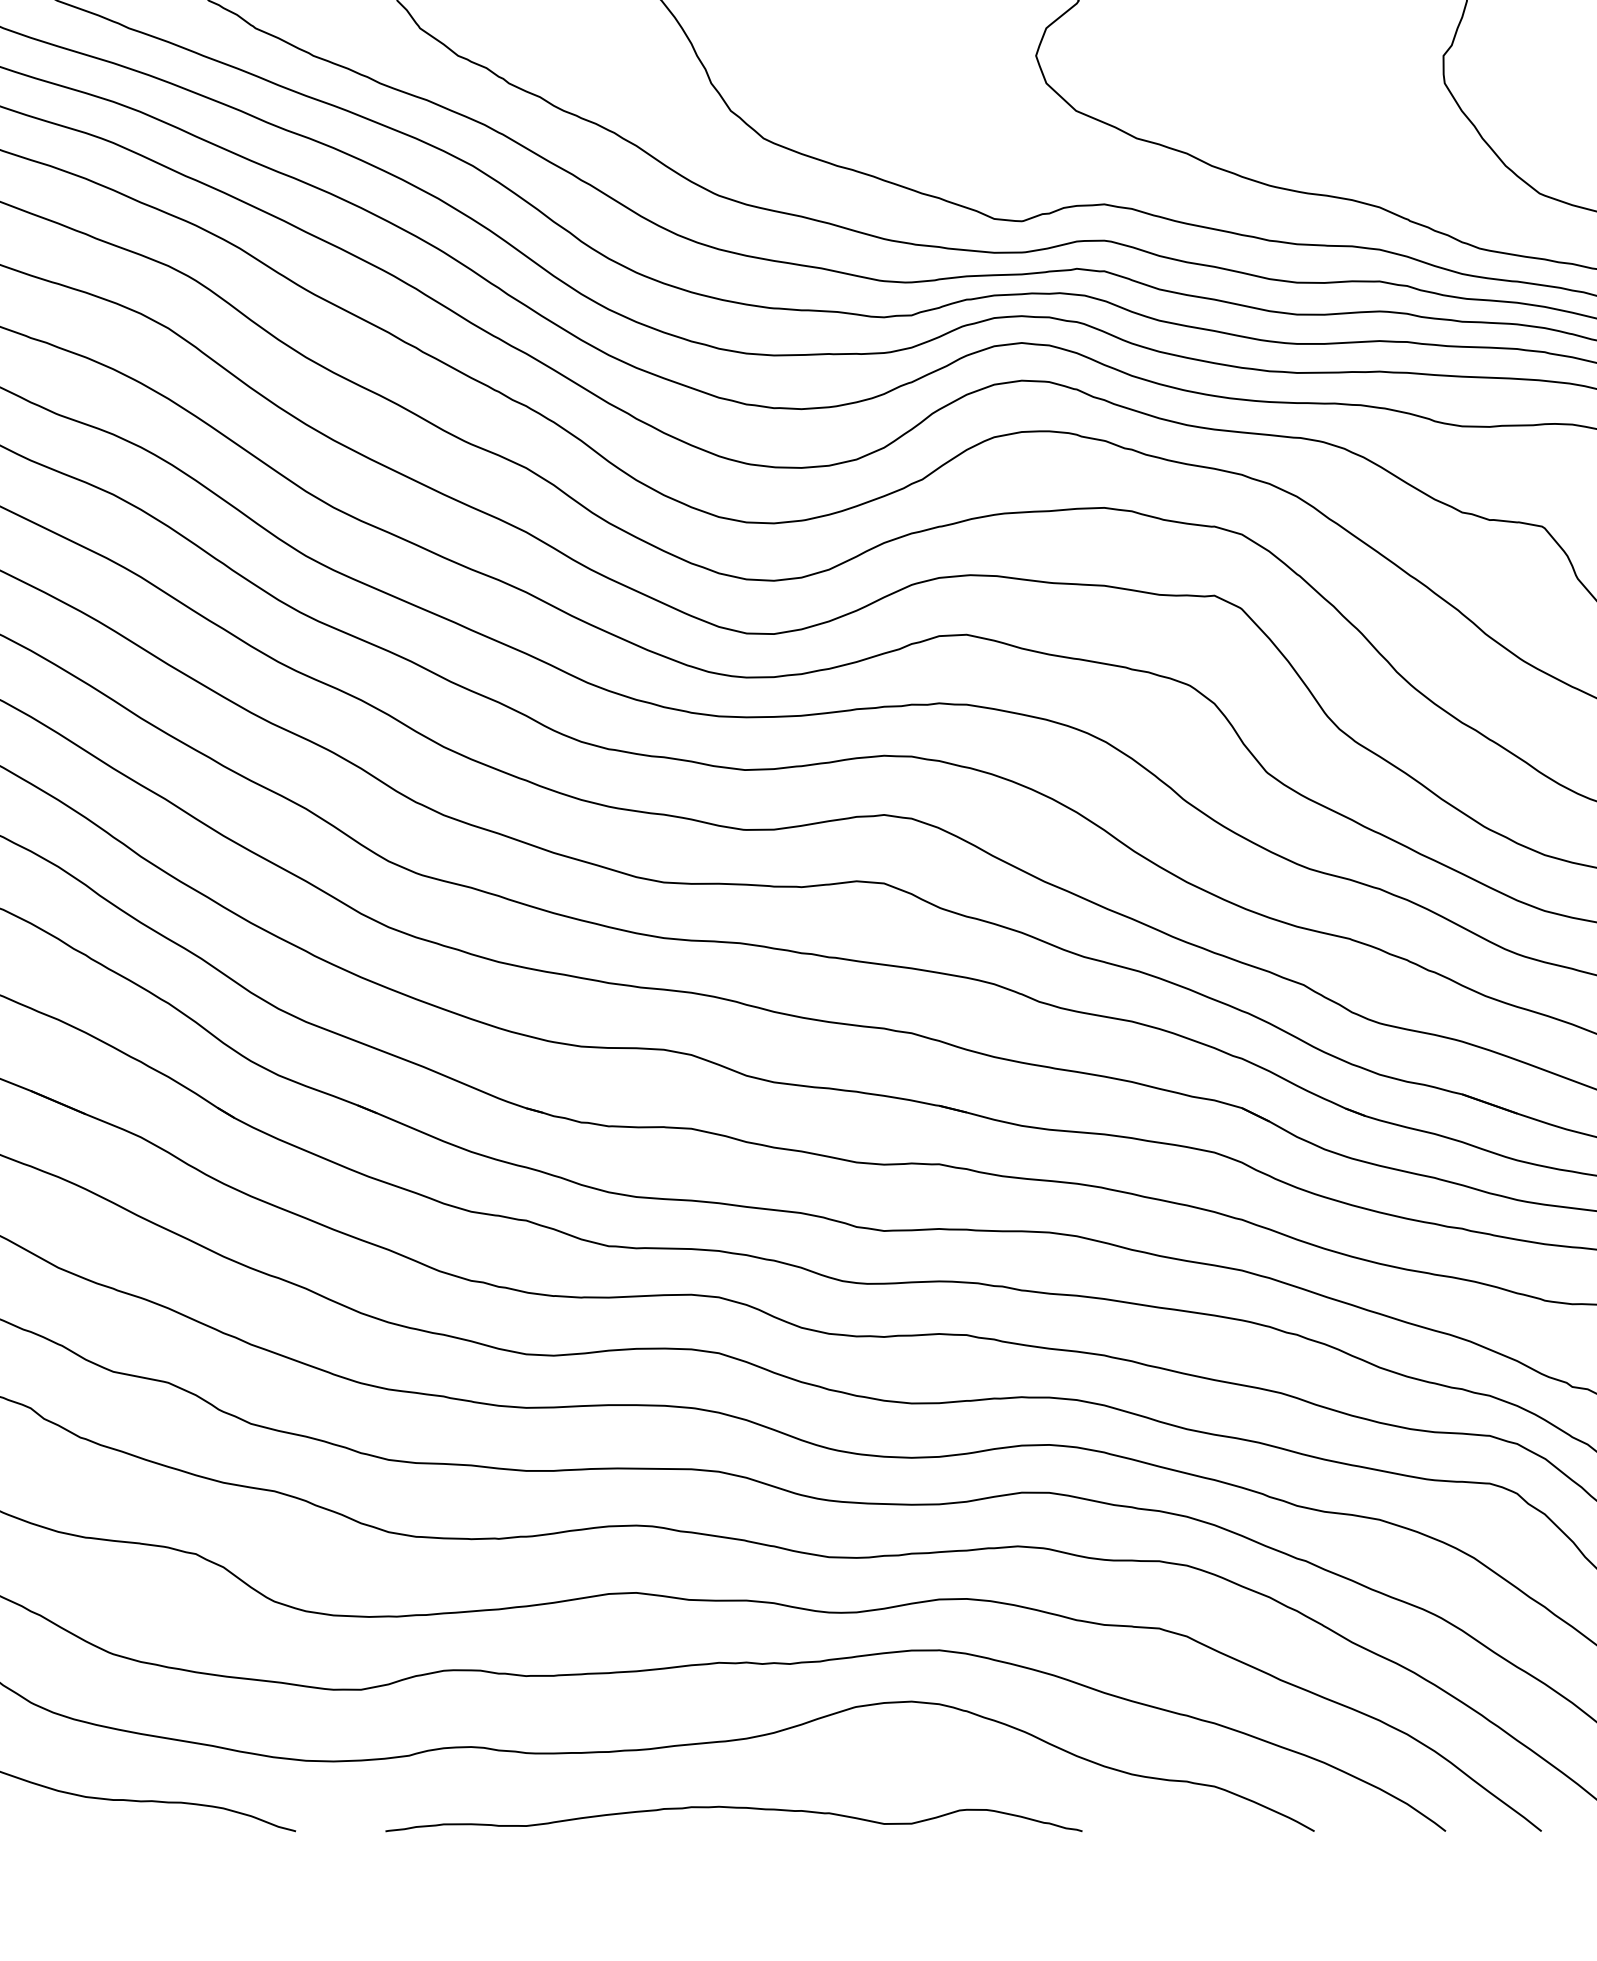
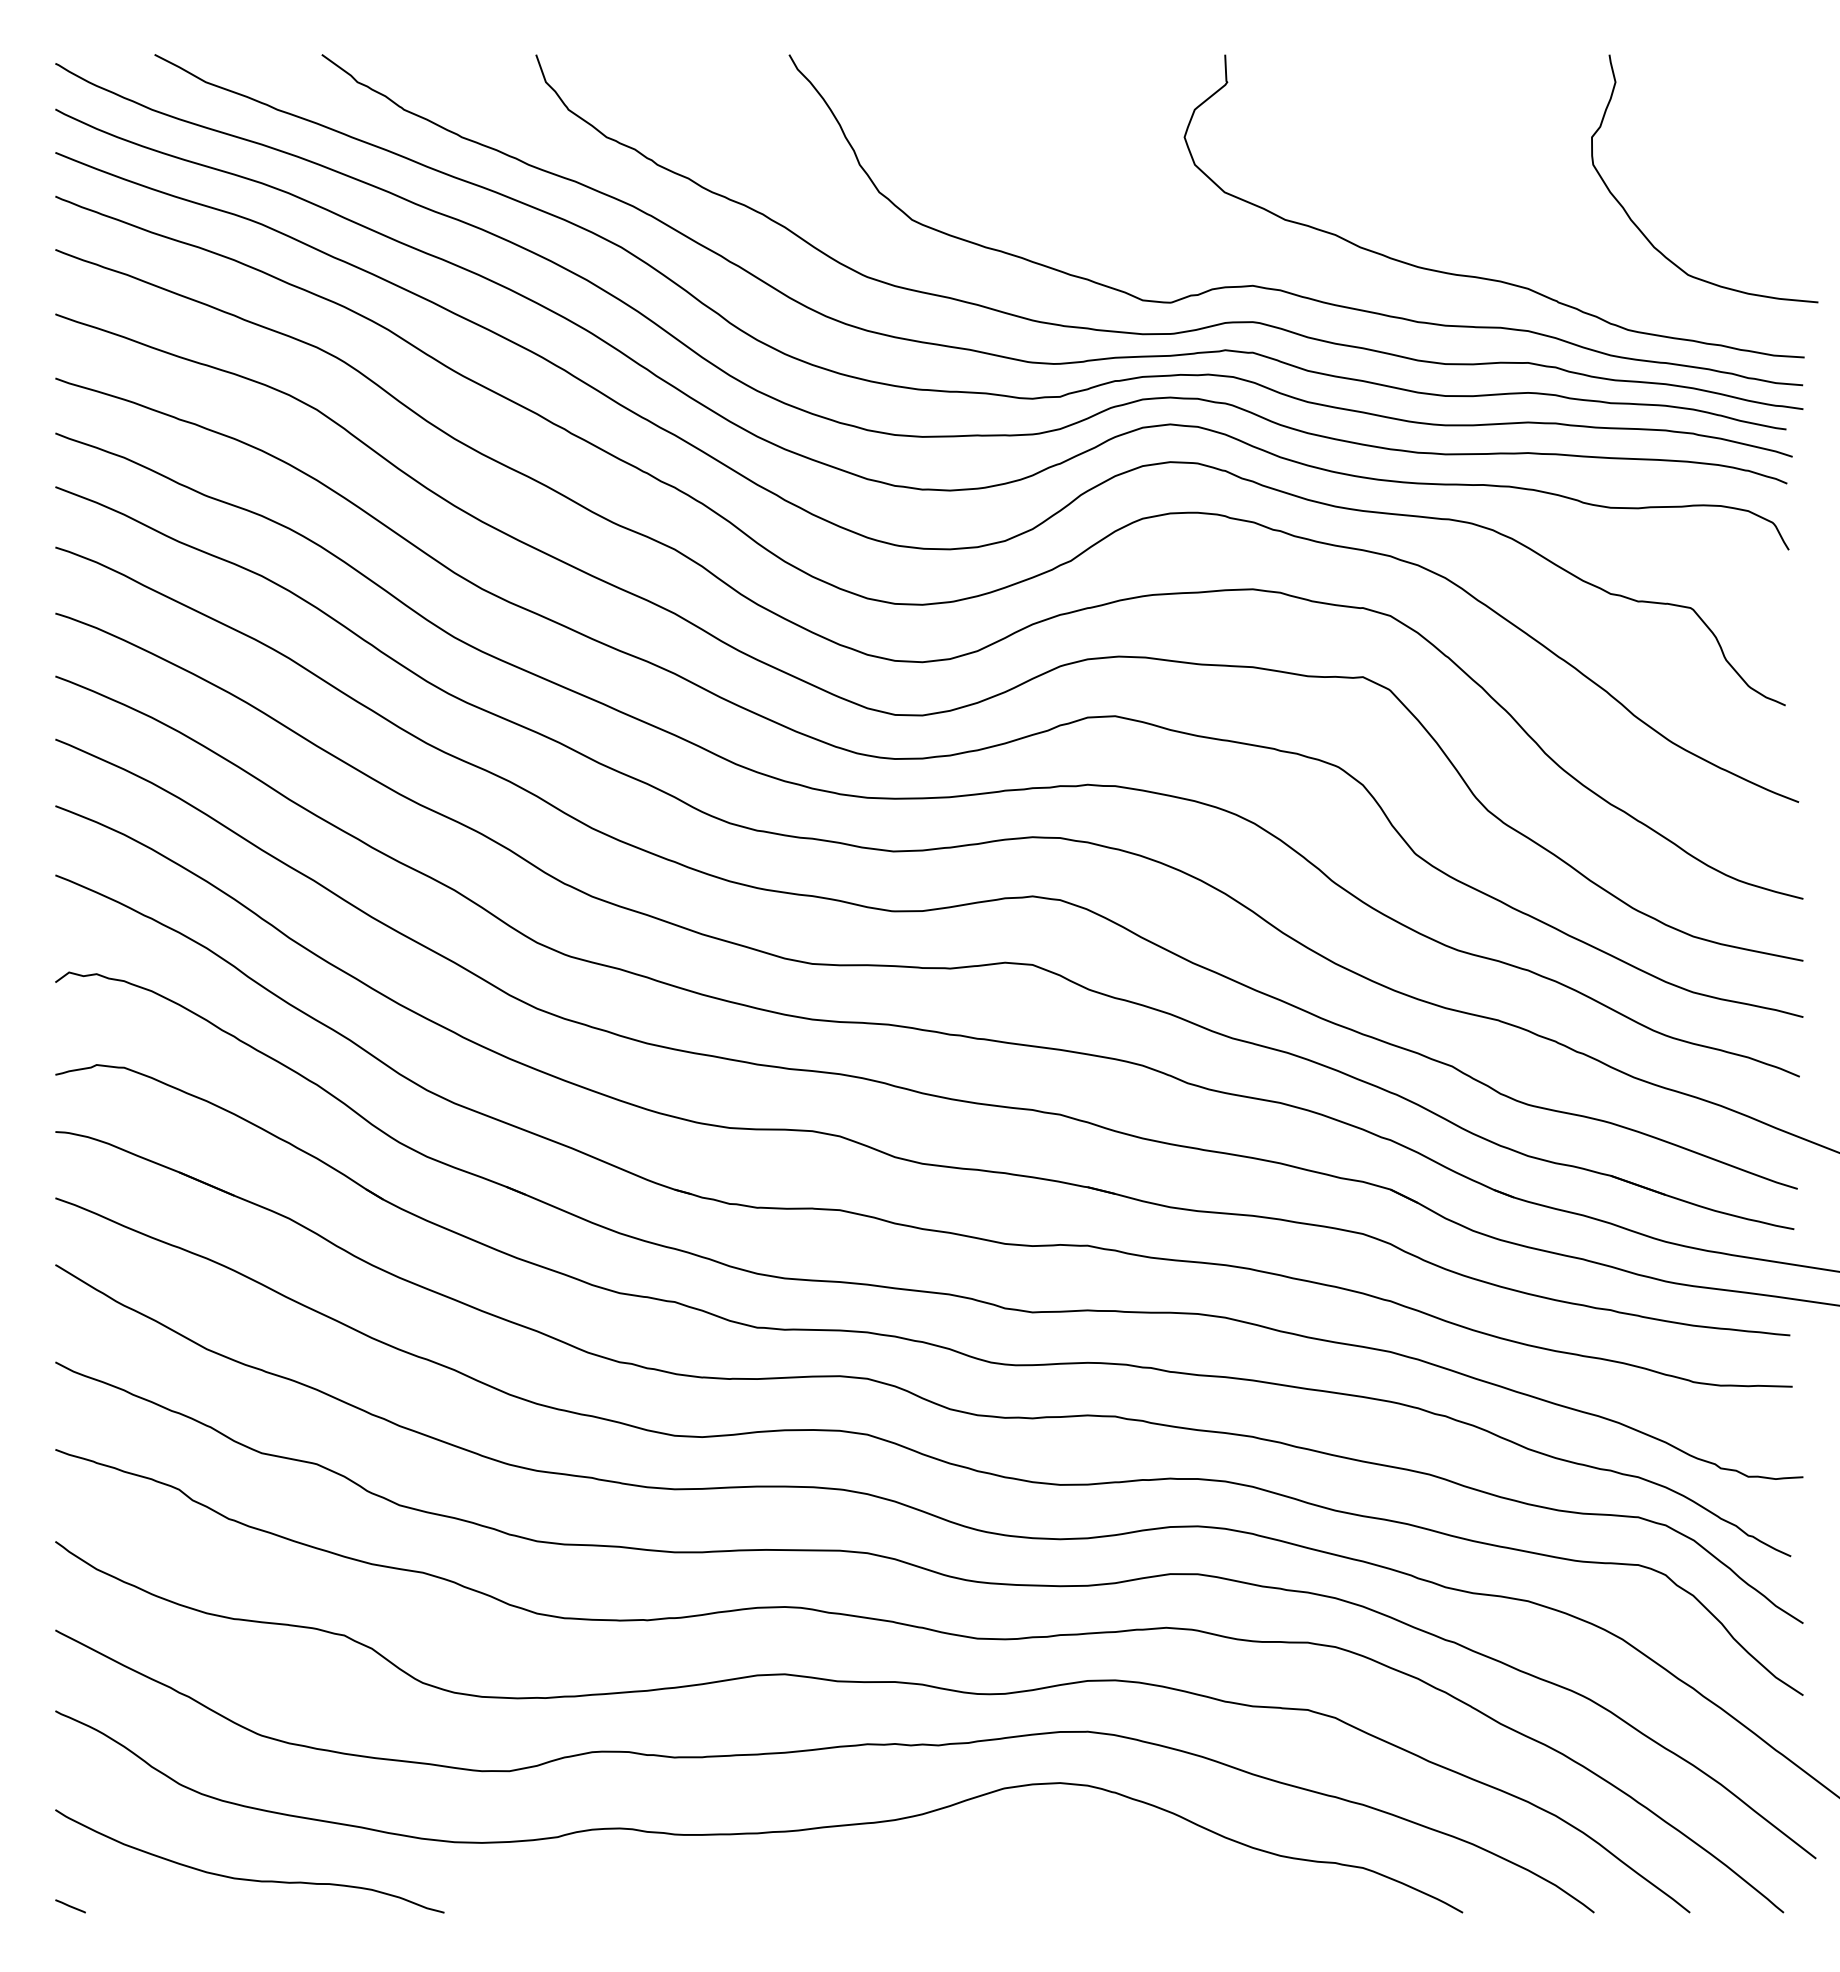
curve: (737, 1809) -> (885, 1890), removed

